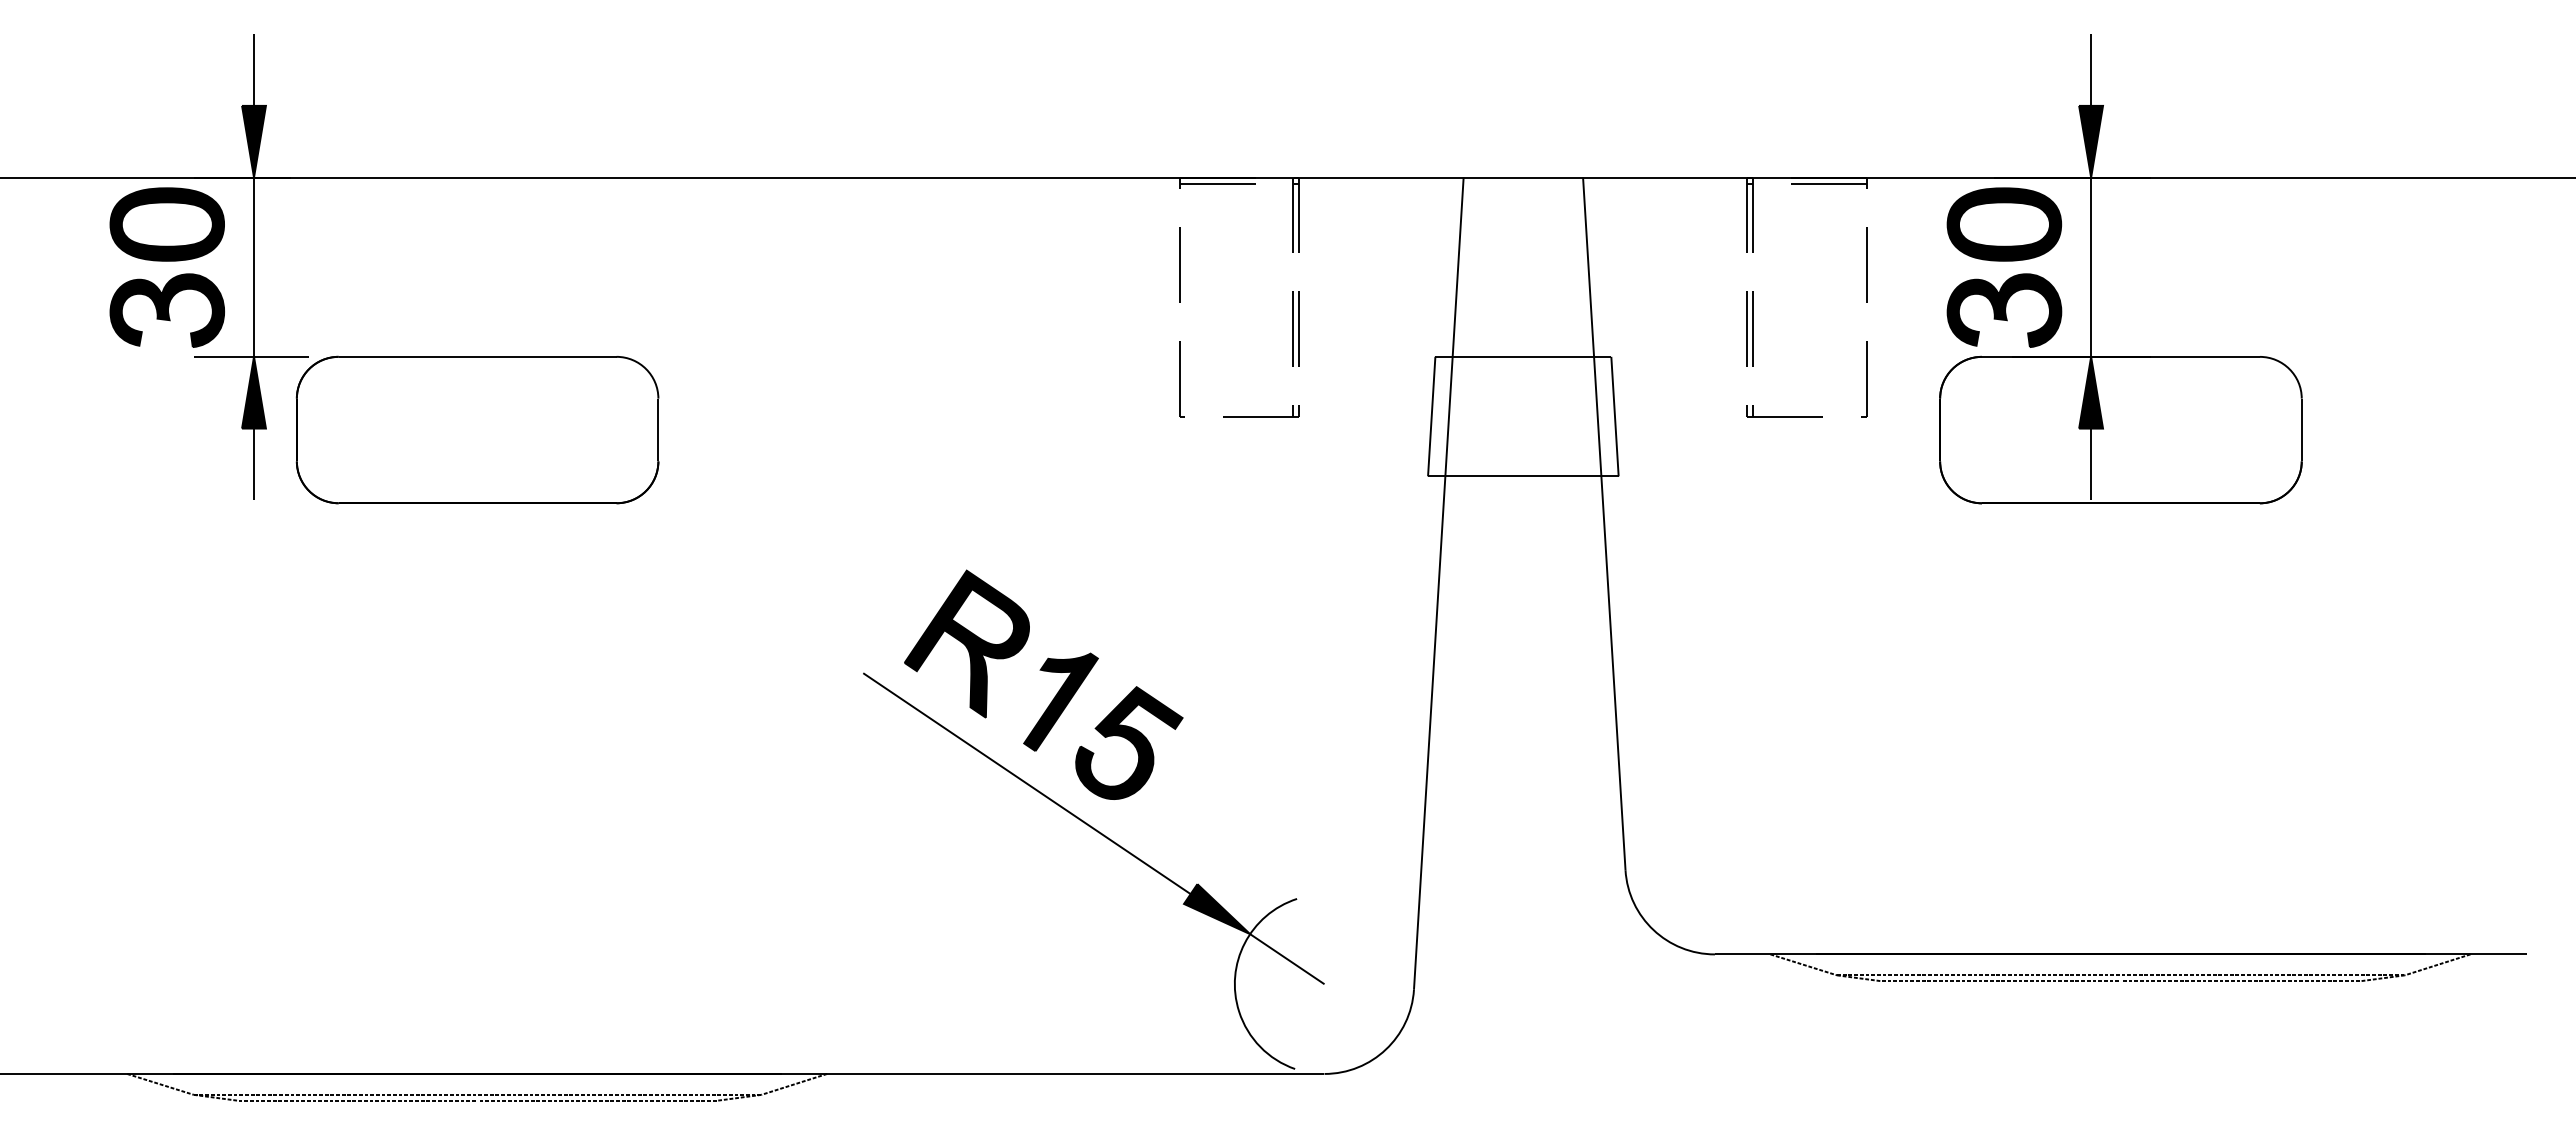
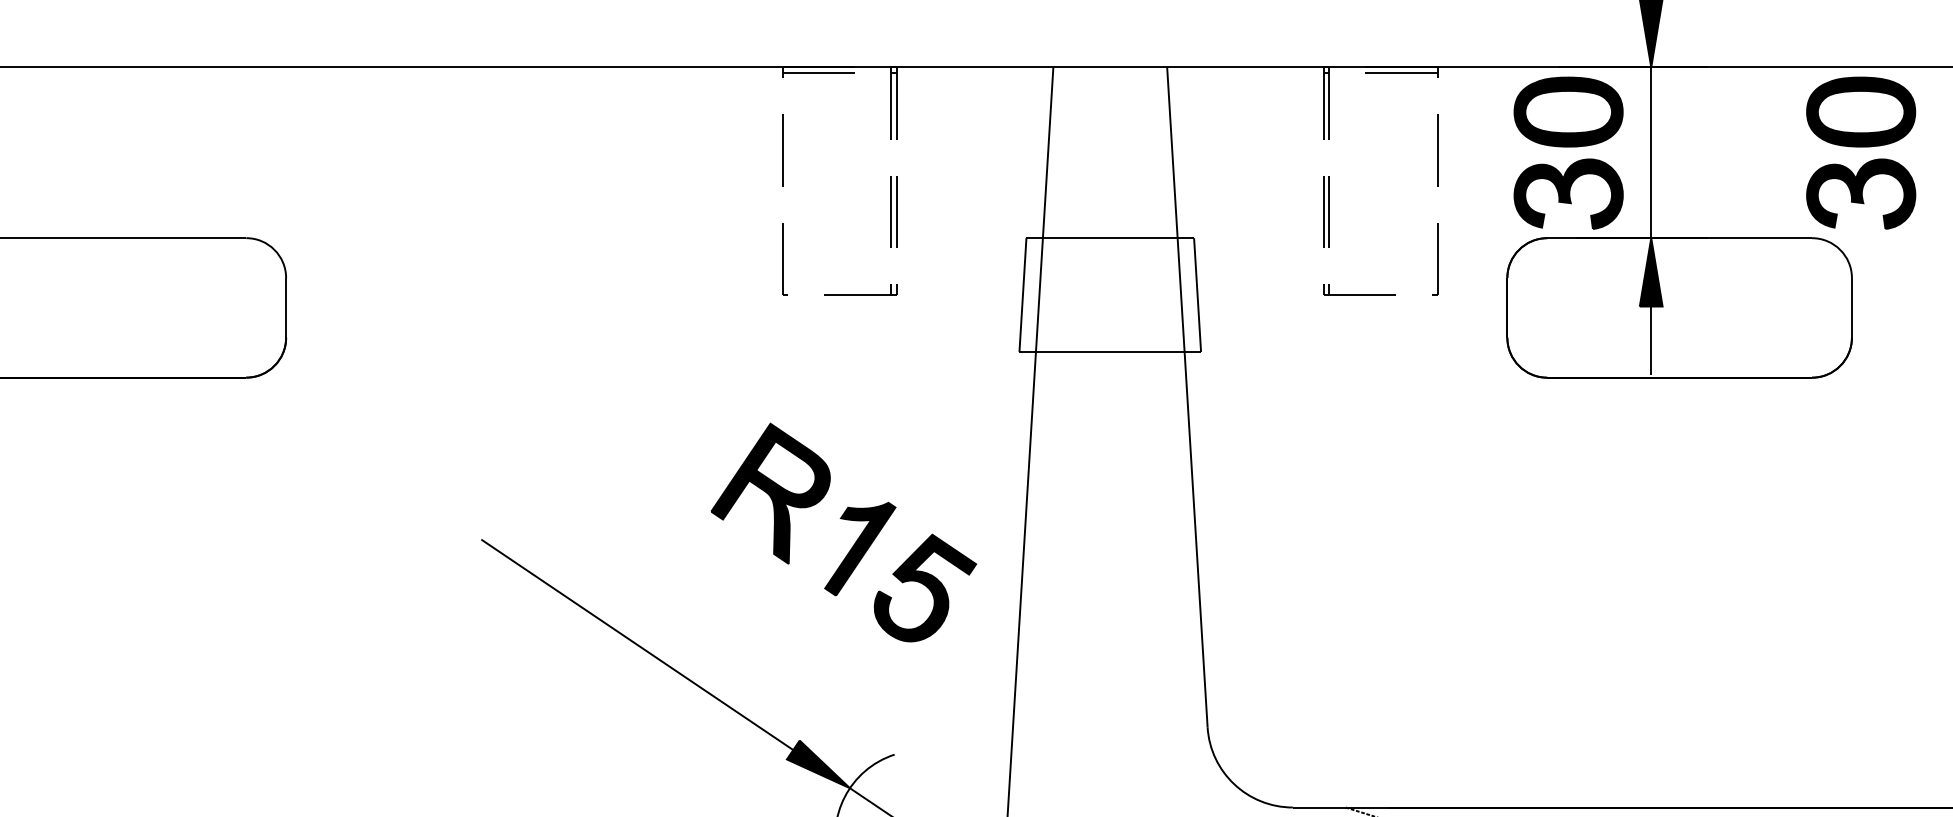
part: (2311, 267) -> (1861, 153), added
part: (1043, 671) -> (843, 519), moved

